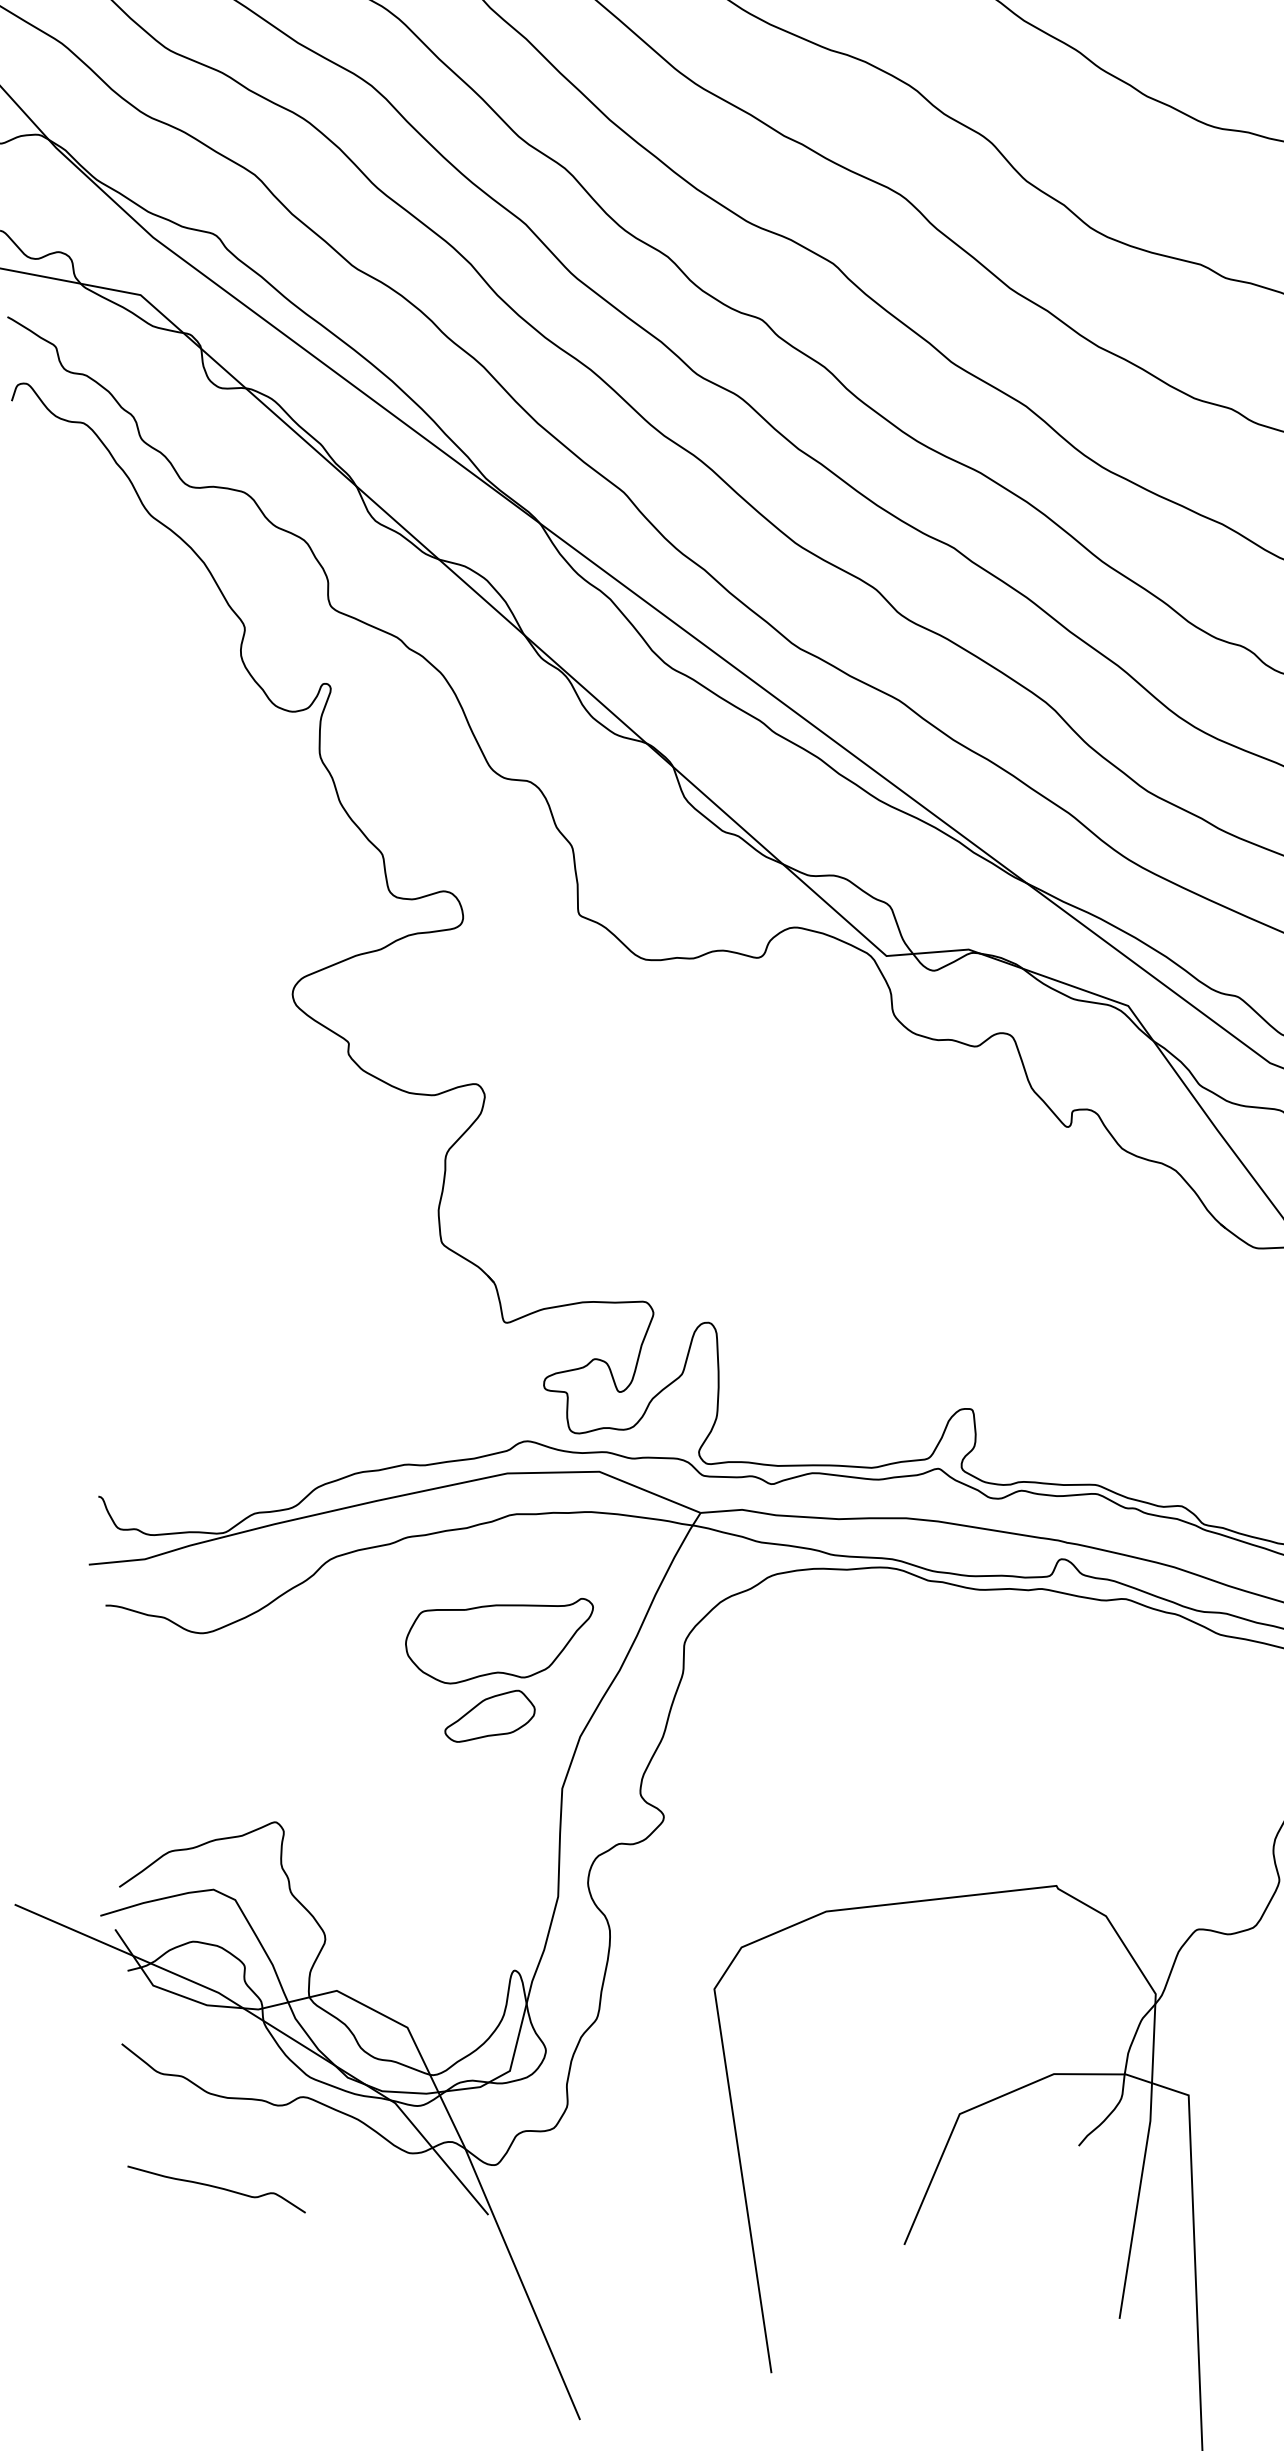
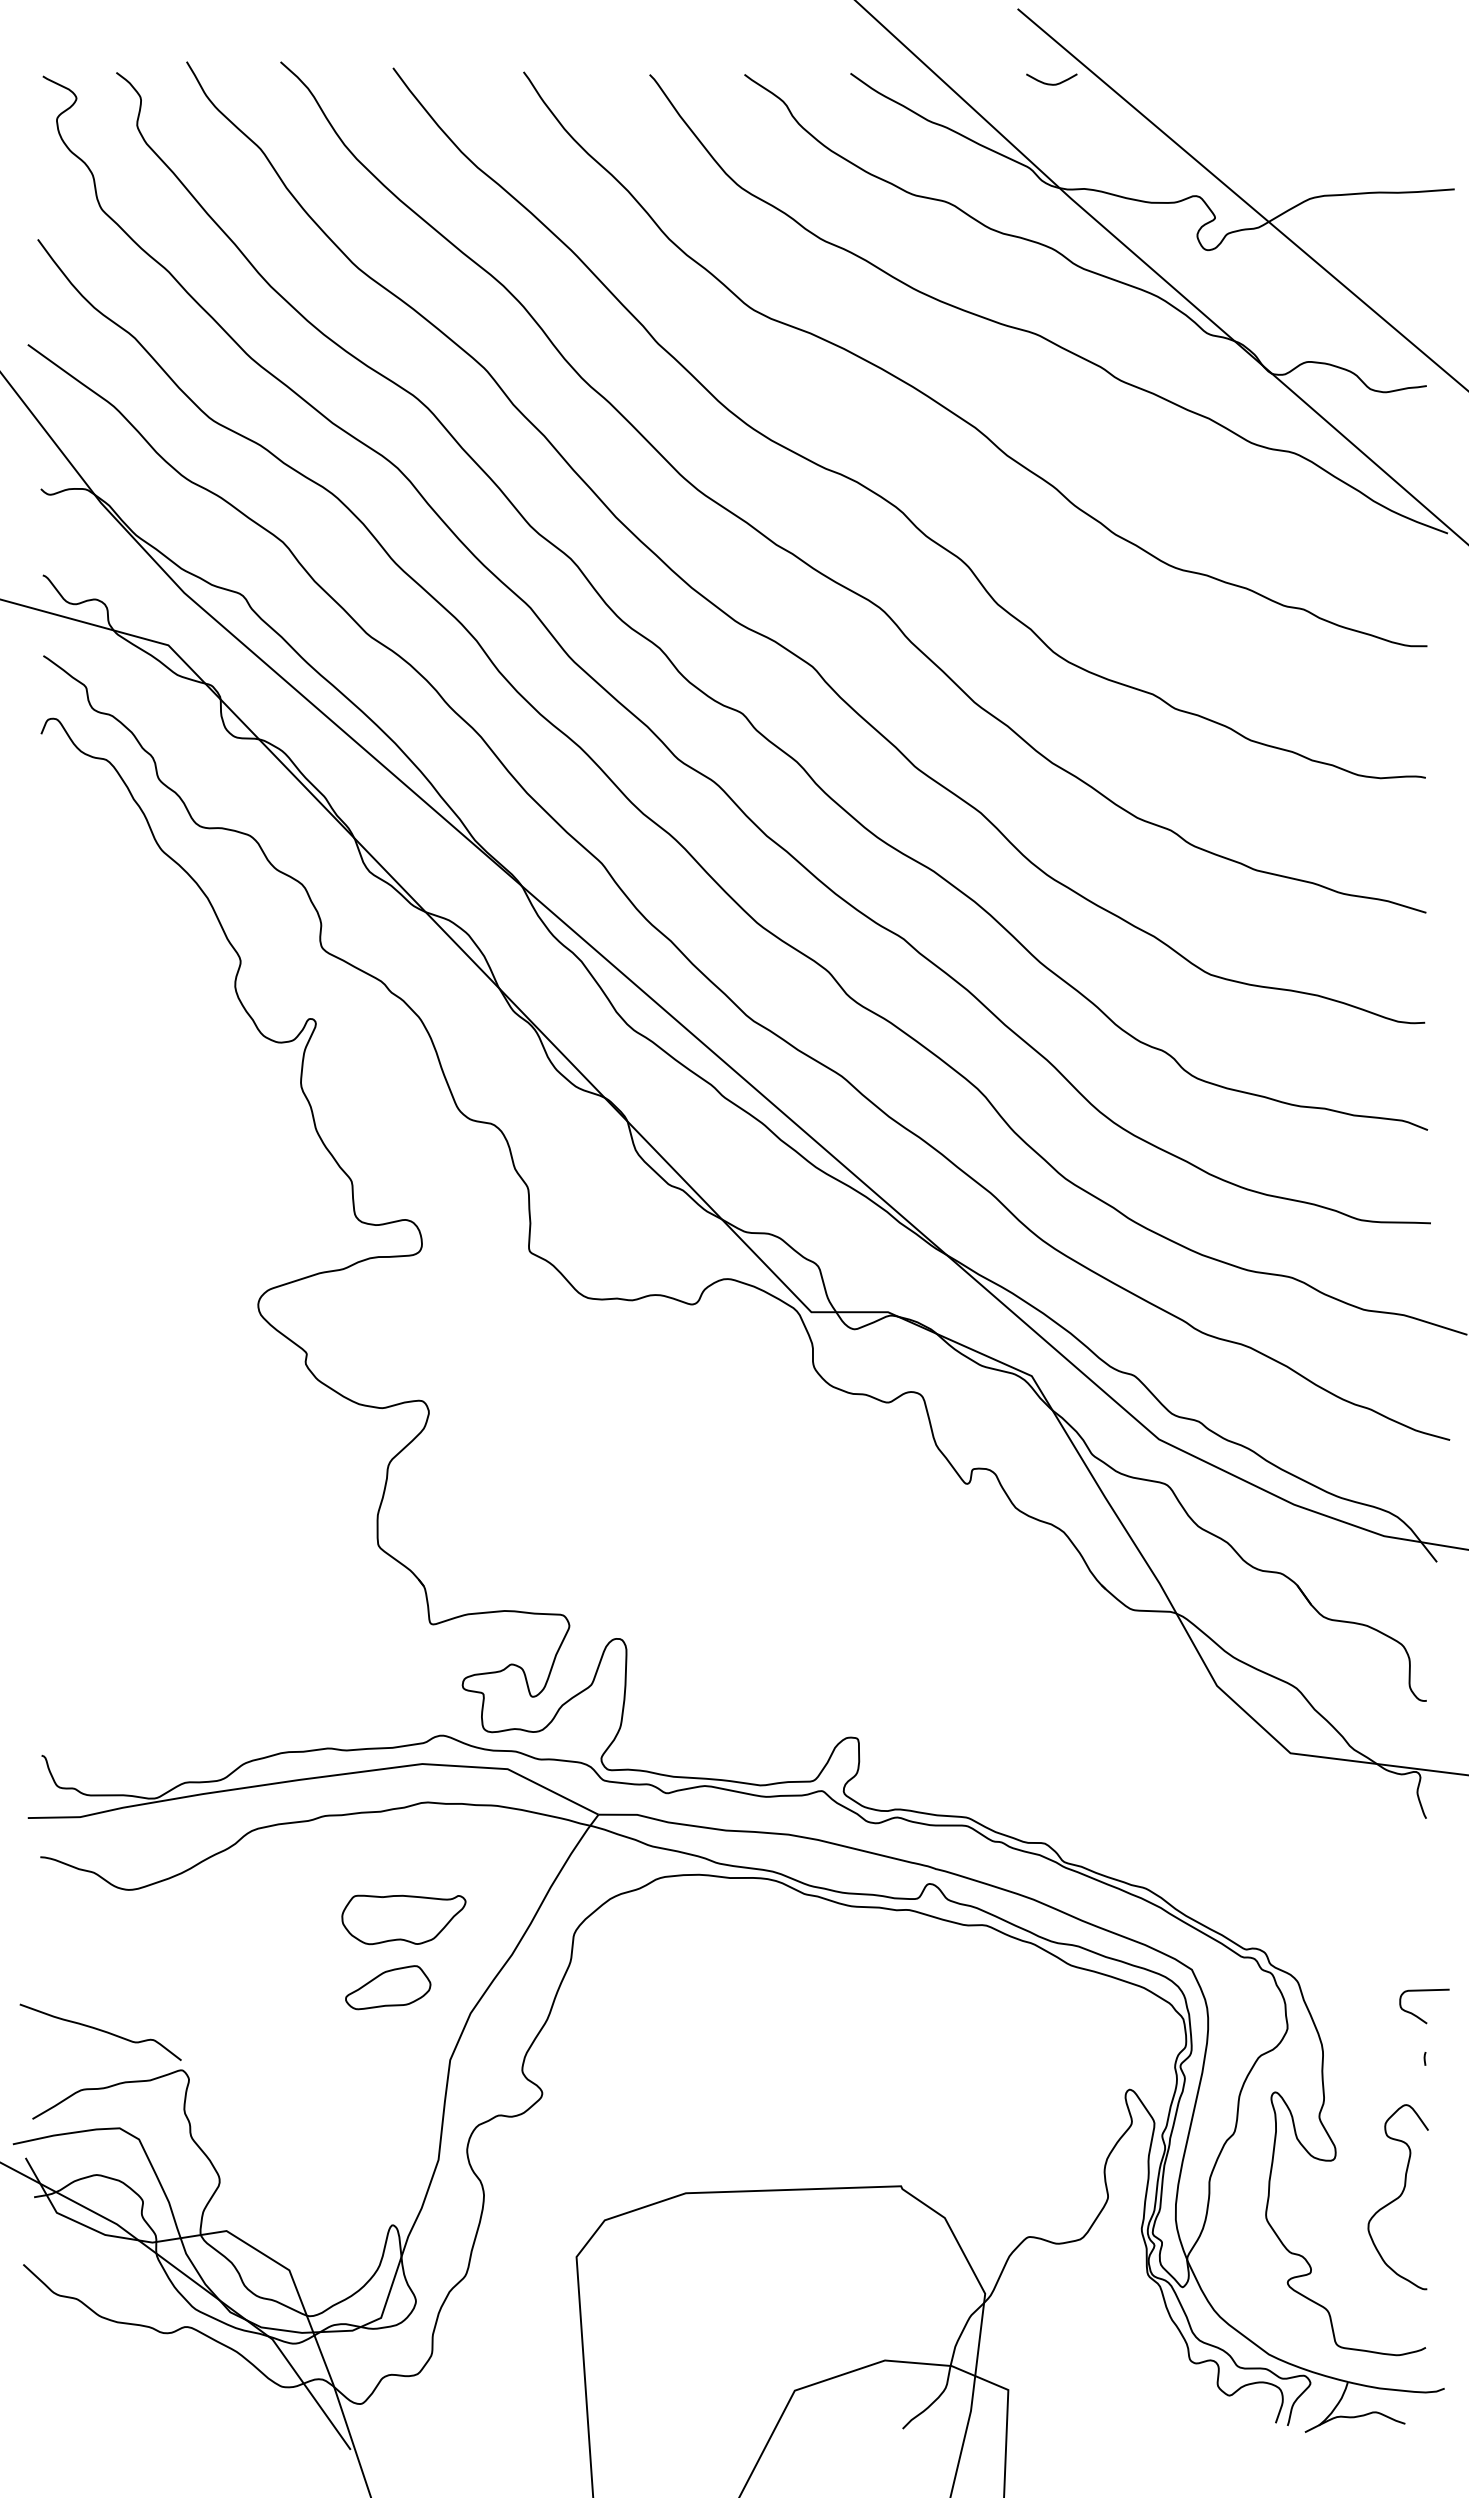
part: (500, 1641) -> (403, 1919), size x0.7
curve: (216, 2188) -> (100, 2031), moved

